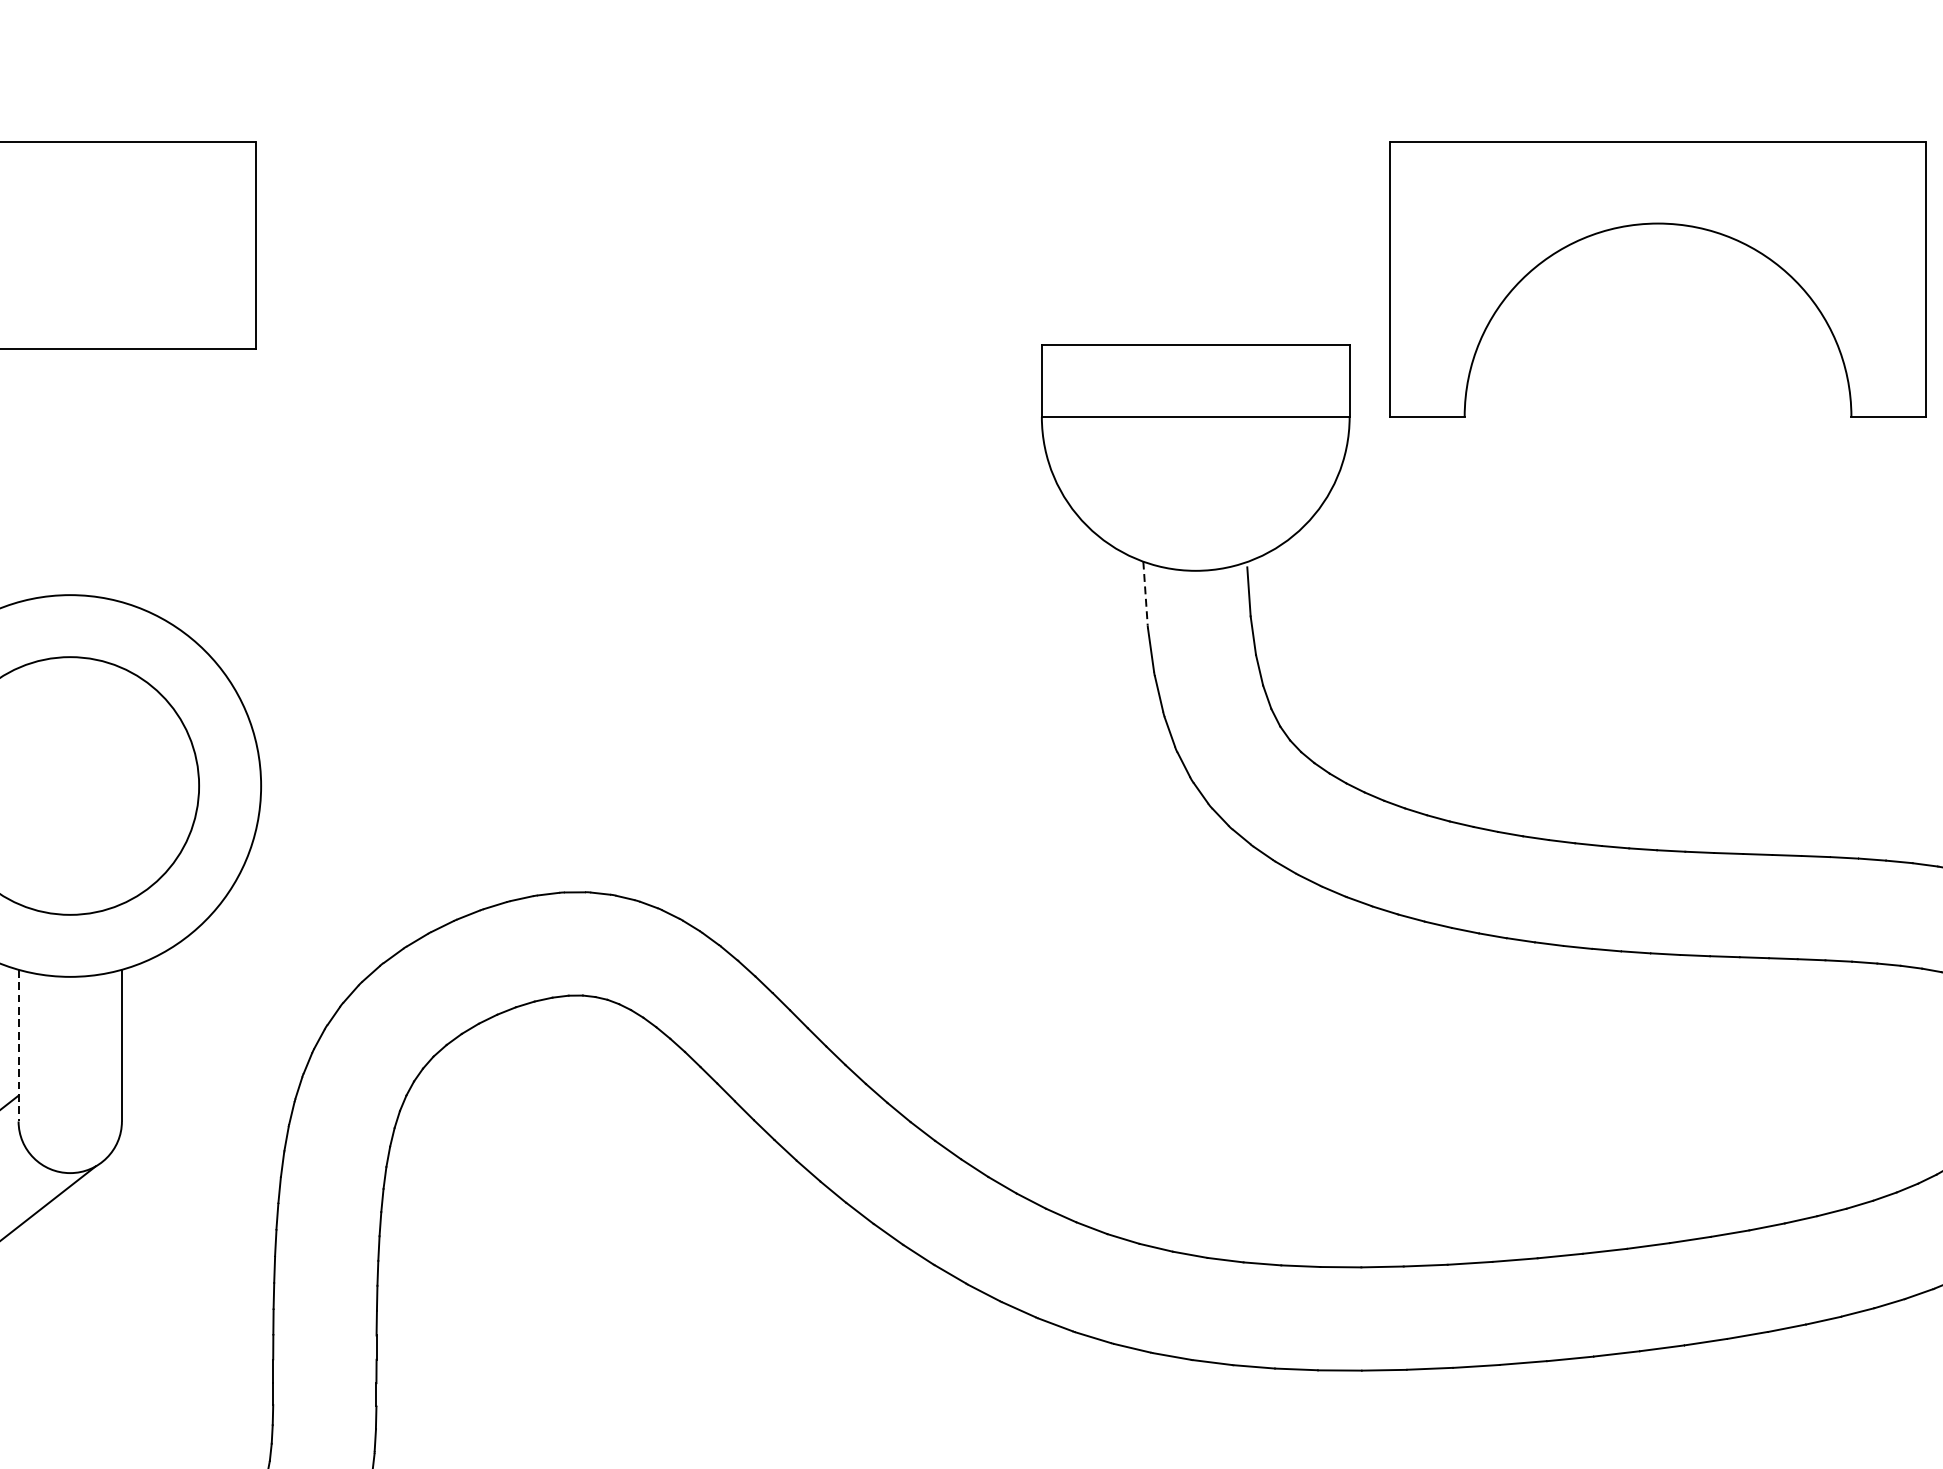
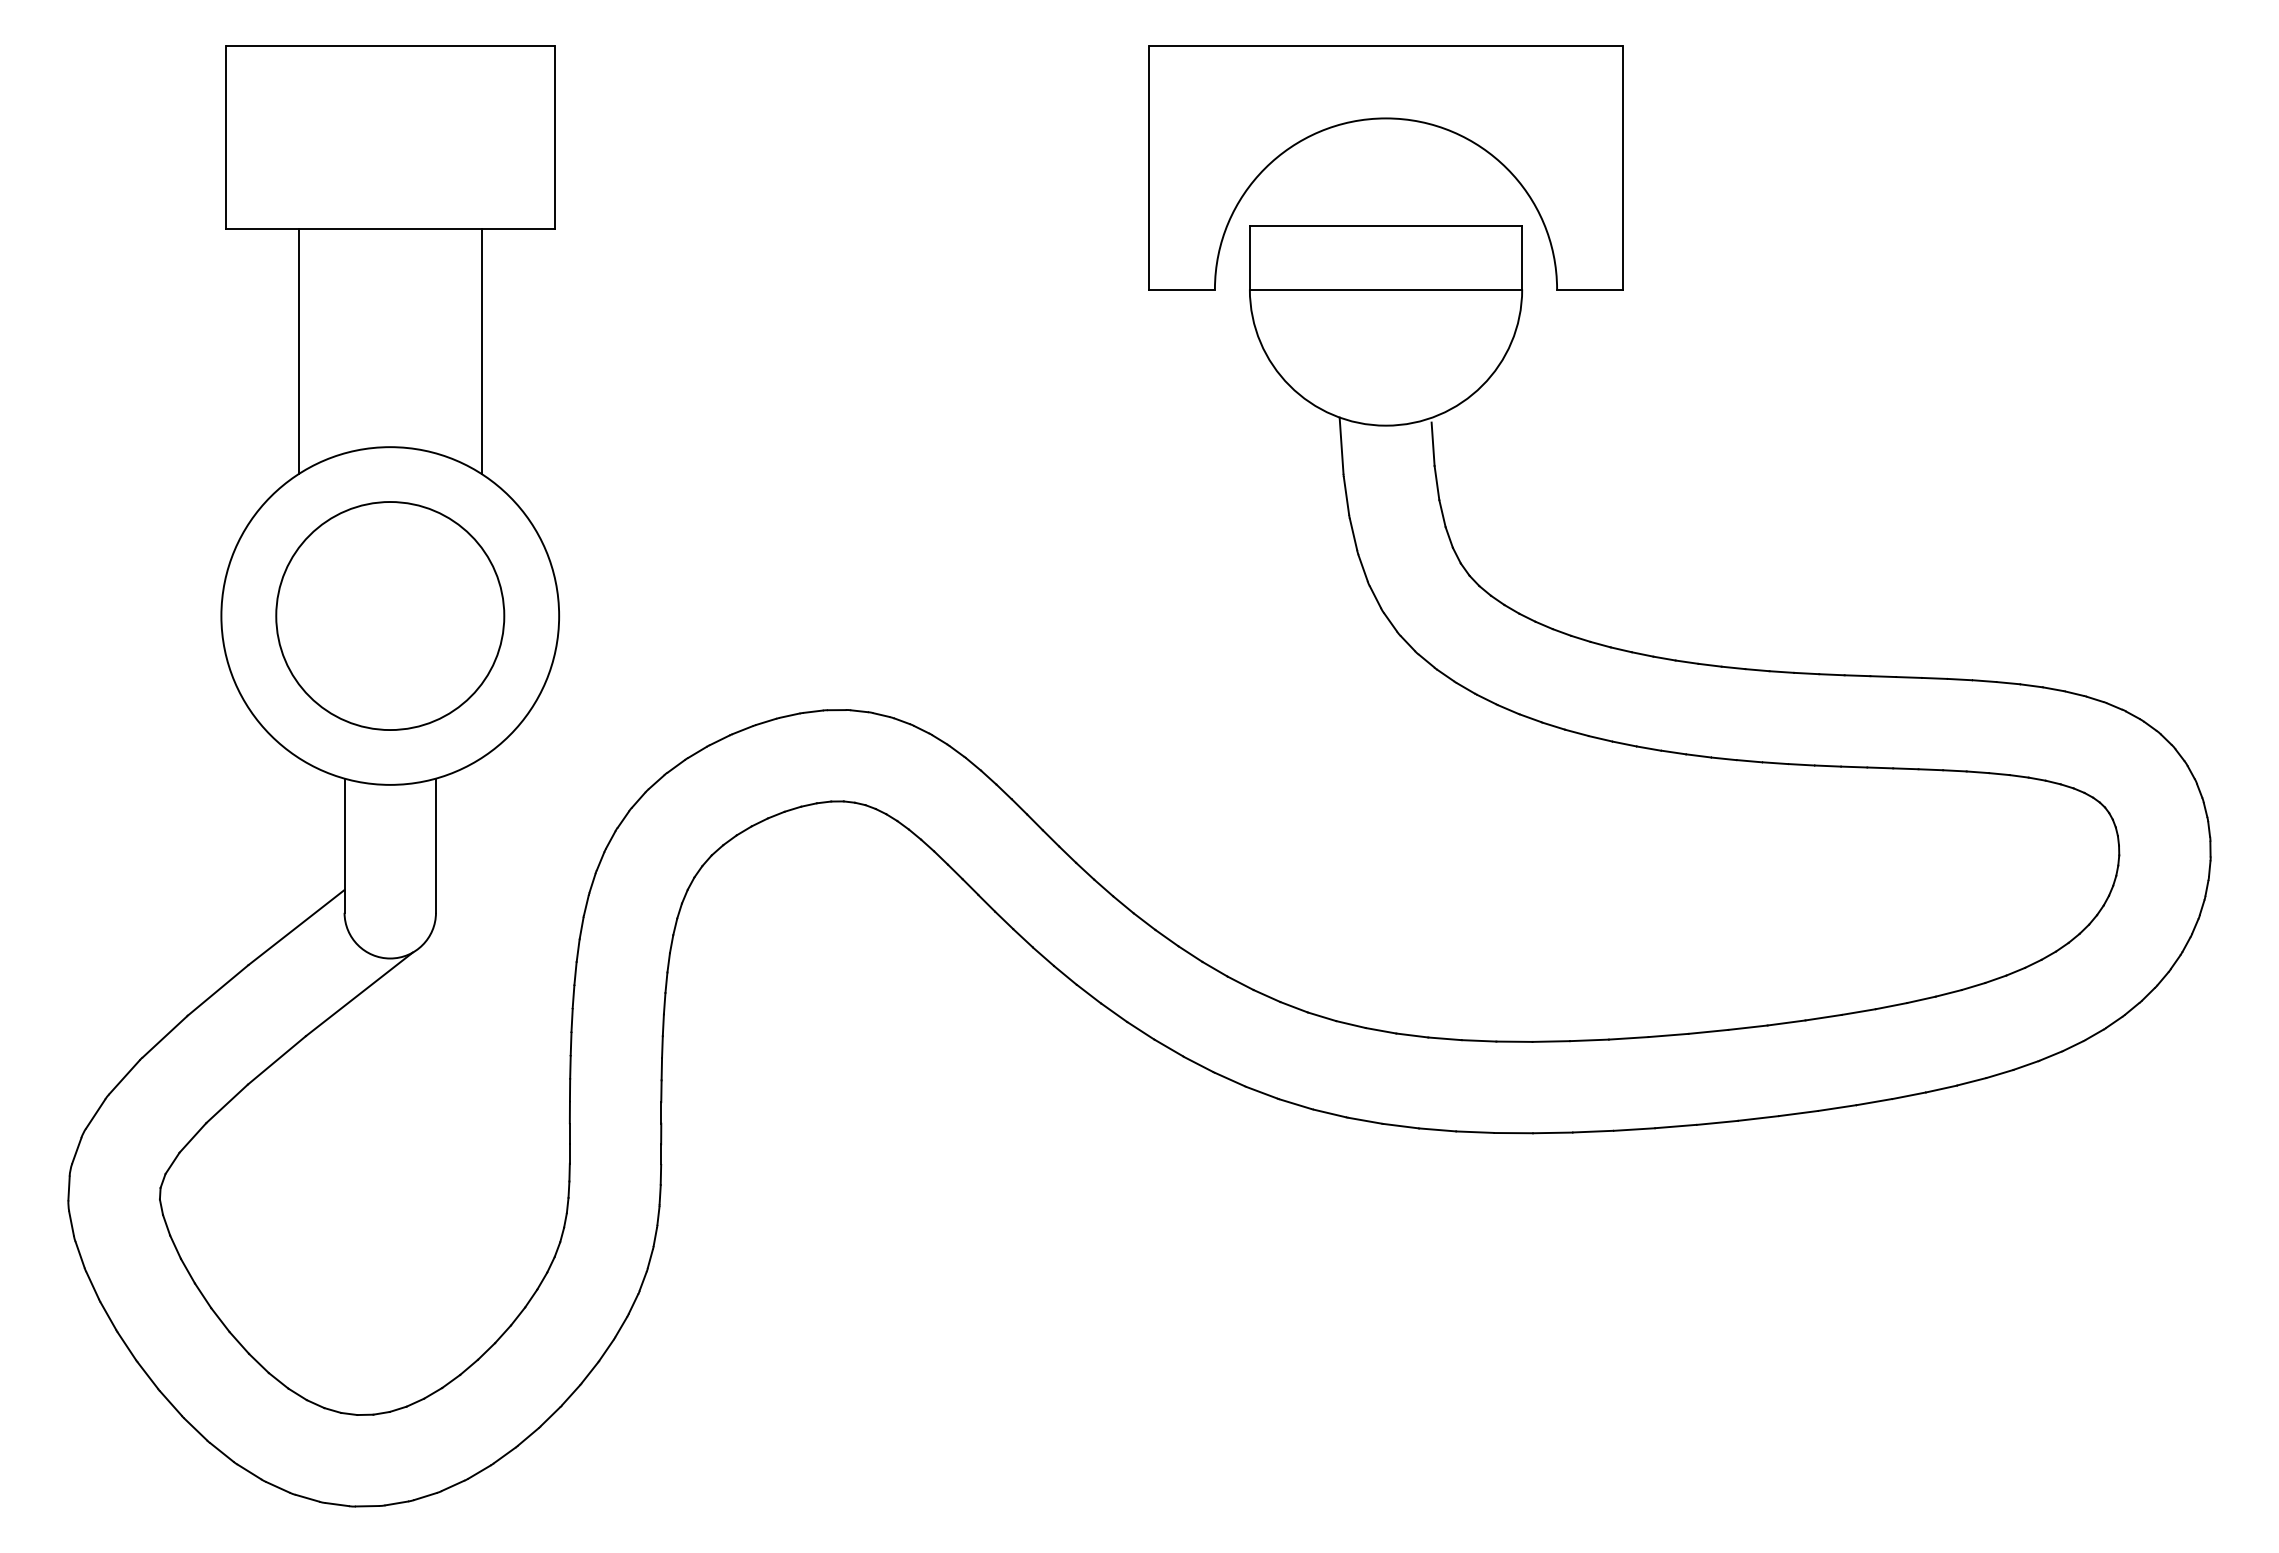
part: (1657, 224) -> (1385, 119), moved
line: (173, 487) -> (481, 351), added
line: (1145, 594) -> (1341, 446), dashed -> solid
line: (18, 1046) -> (344, 846), dashed -> solid

